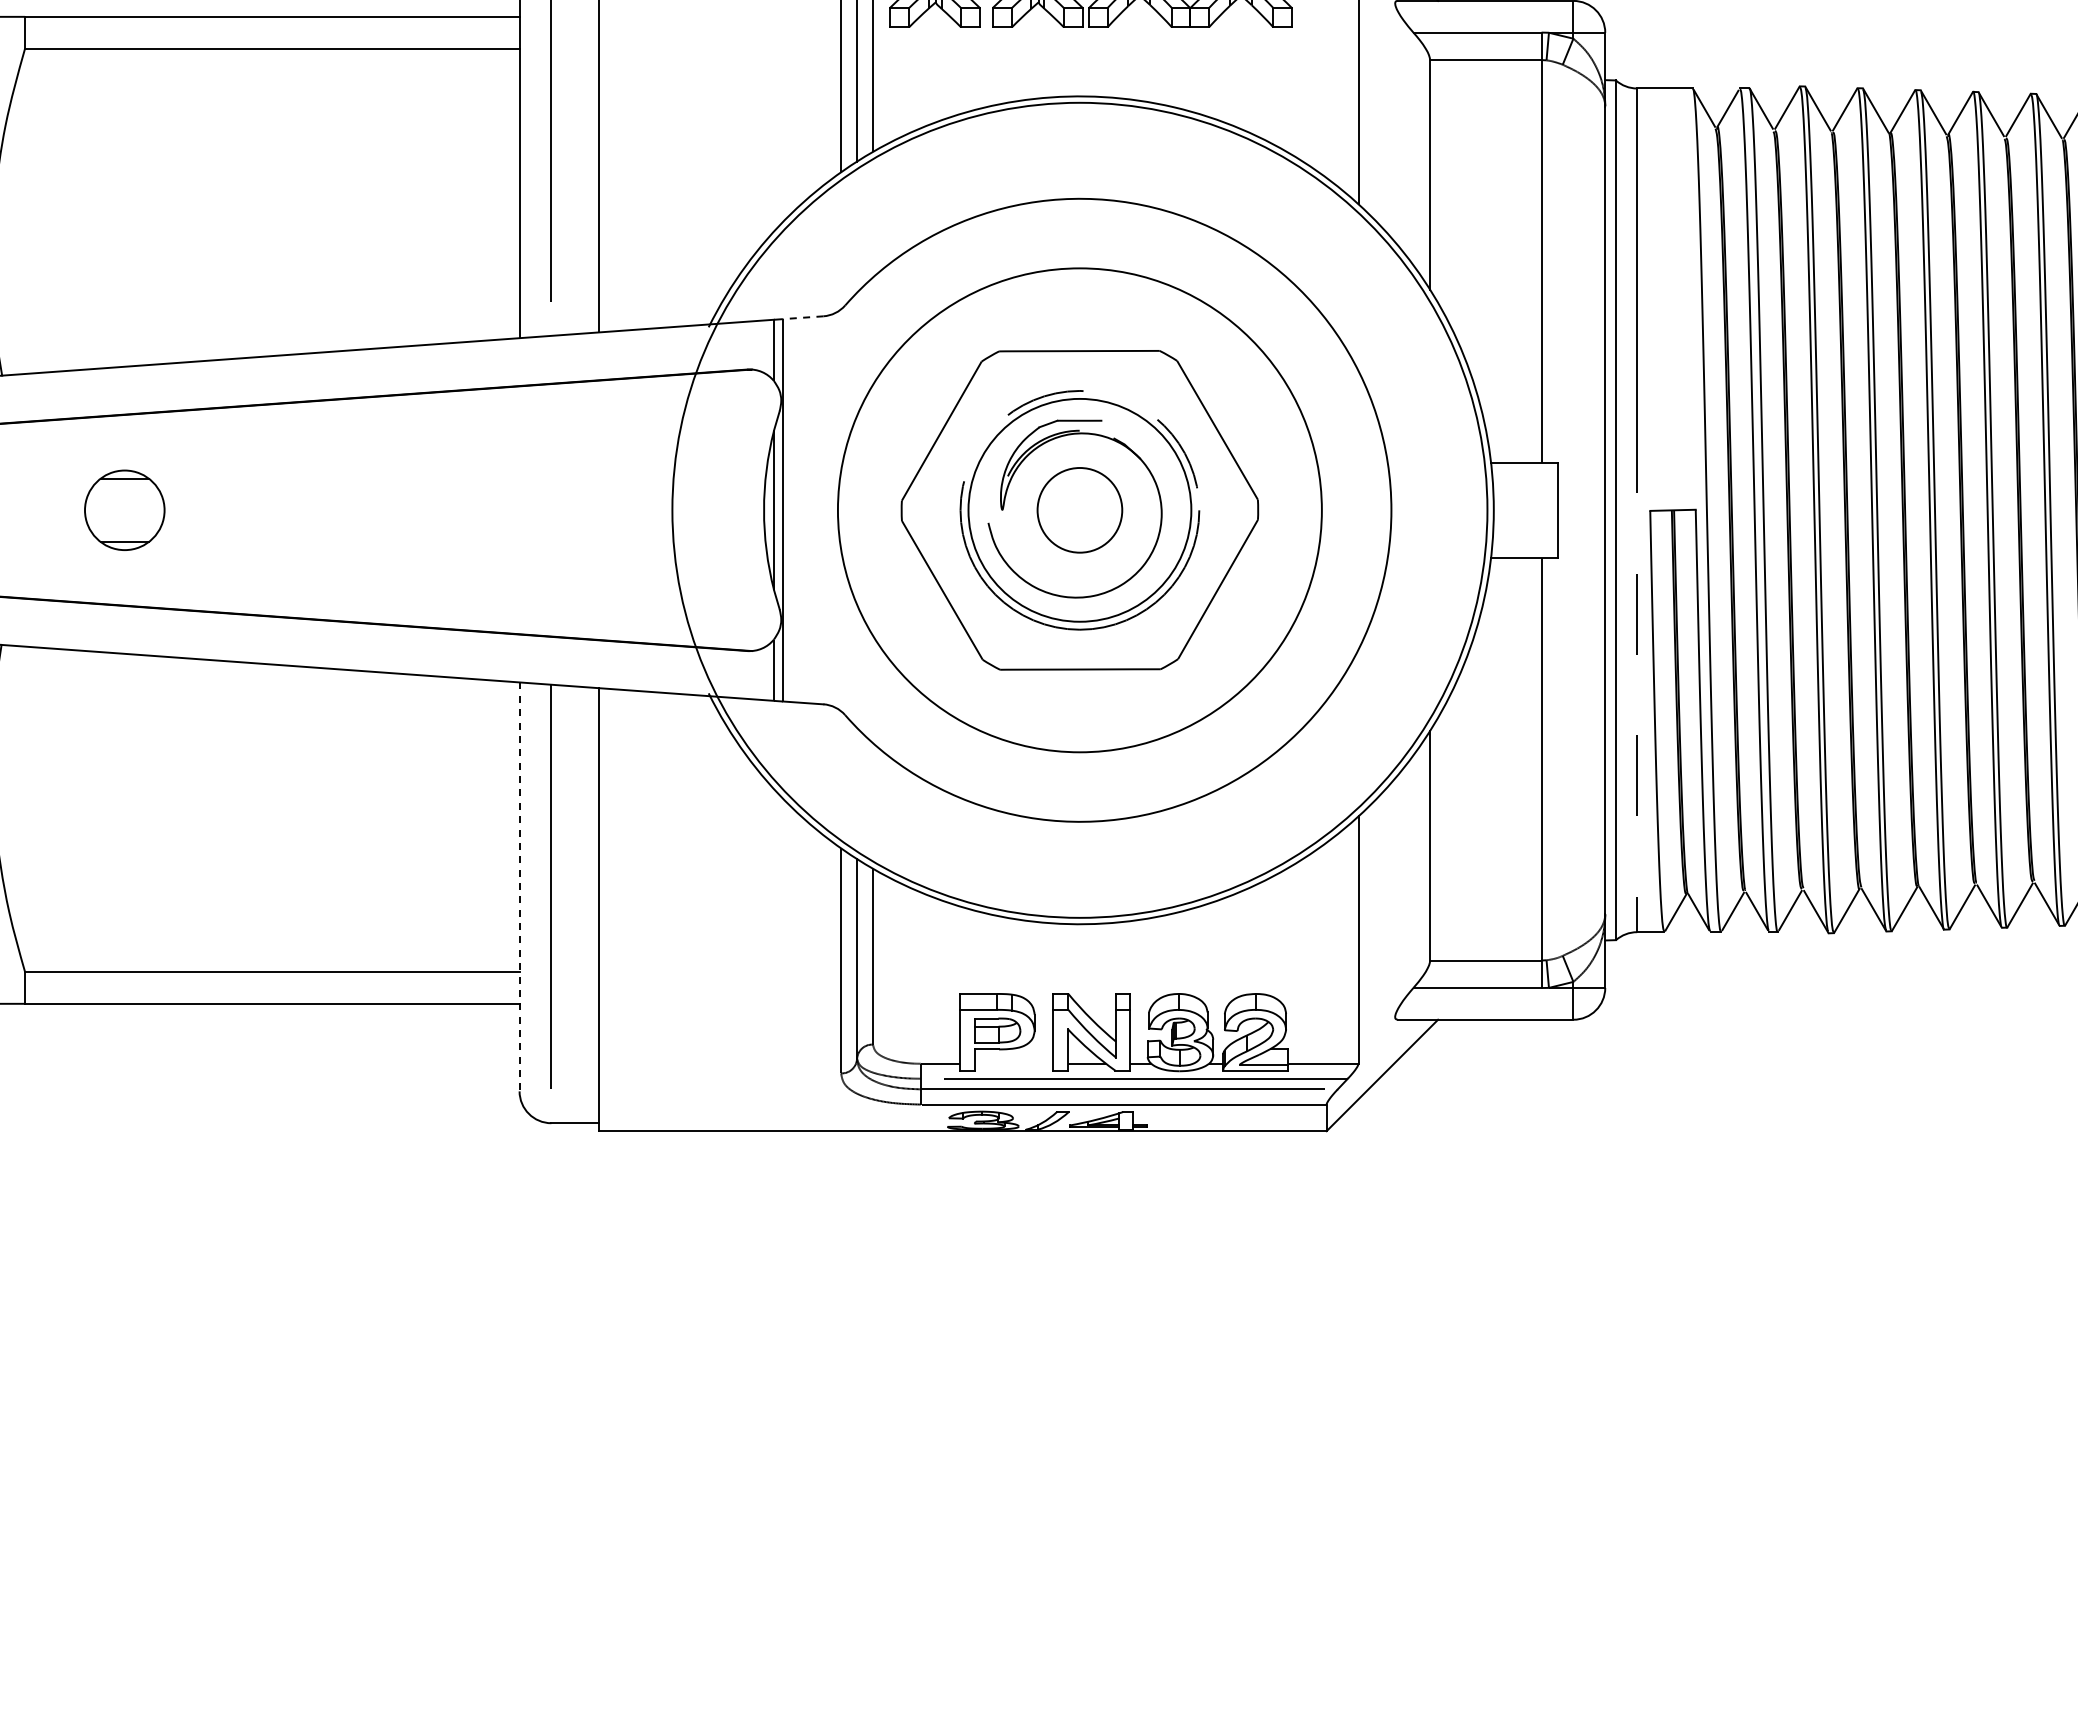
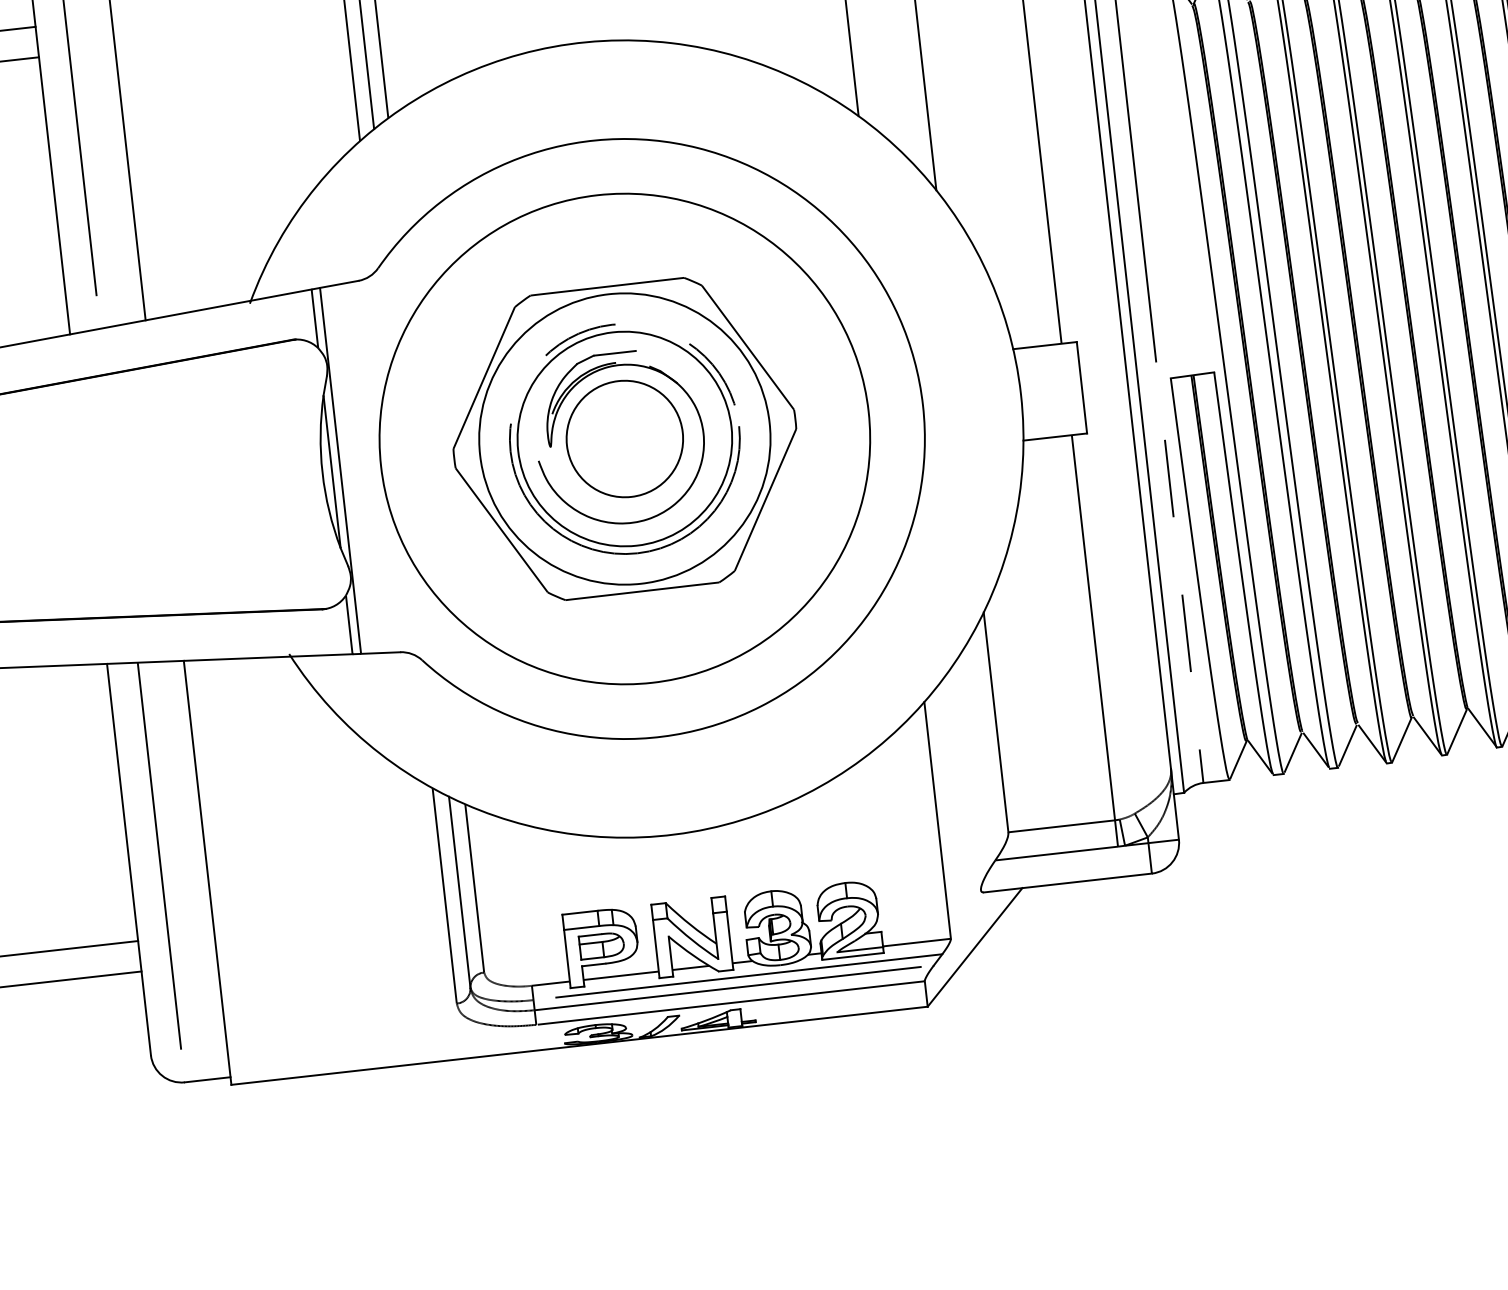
line: (802, 317) -> (338, 284), dashed -> solid
circle: (1079, 509) -> (624, 438), size x1.43
circle: (1079, 510) -> (624, 439), size x0.62
circle: (1079, 510) -> (624, 439), size x0.62
line: (519, 887) -> (128, 860), dashed -> solid
line: (1013, 1063) -> (620, 975), added

